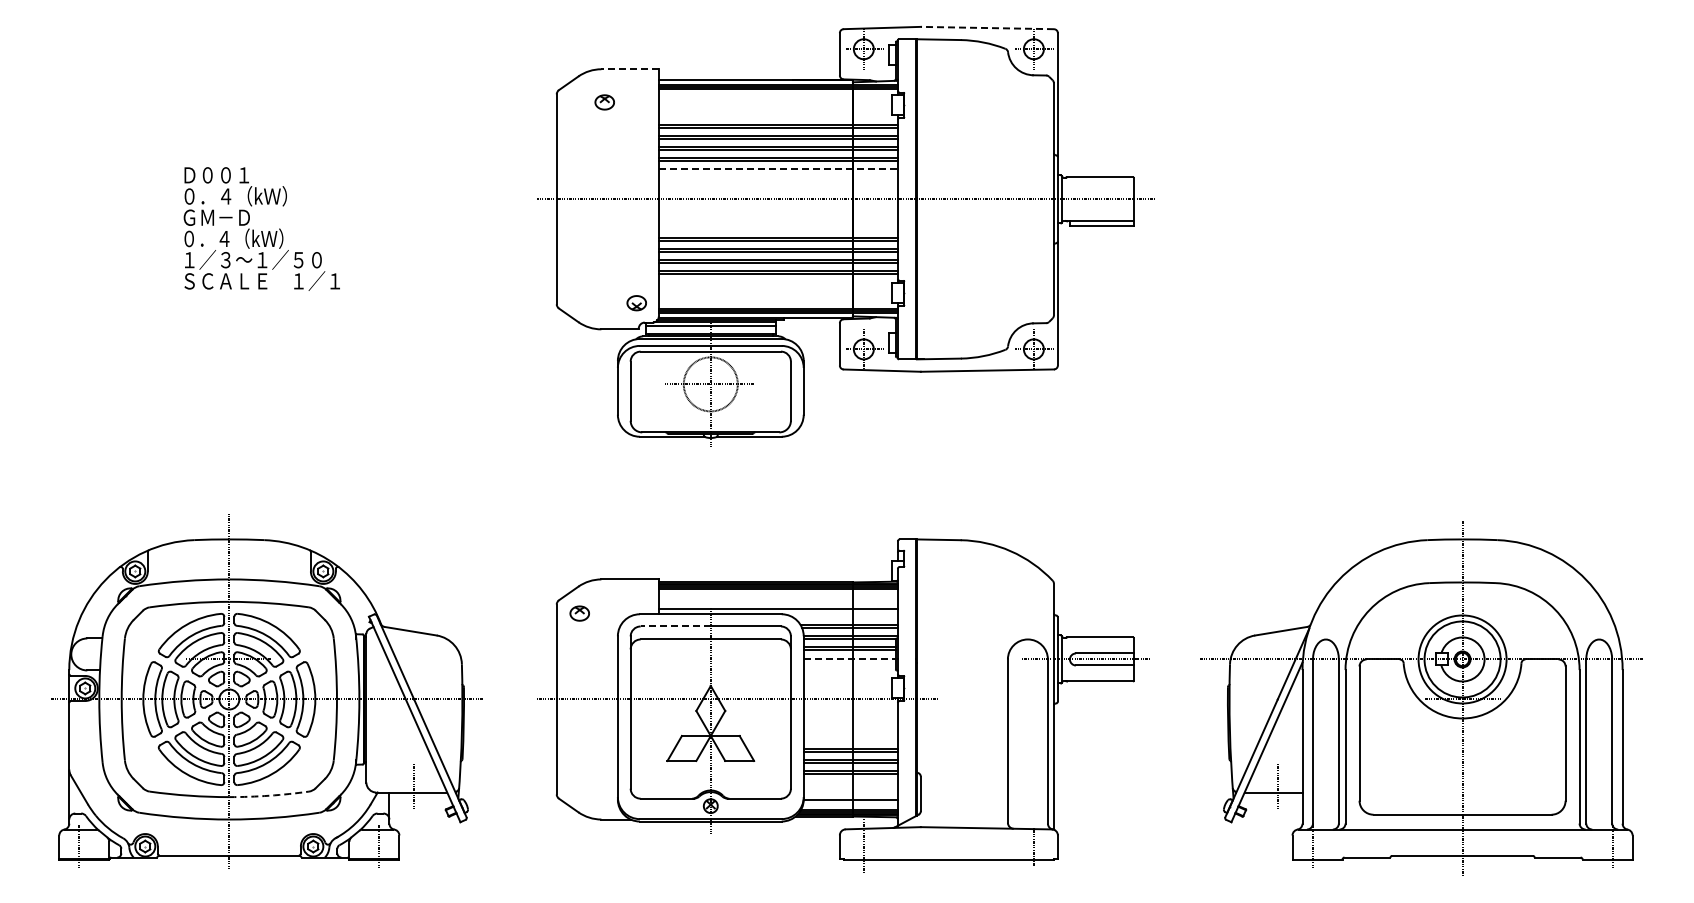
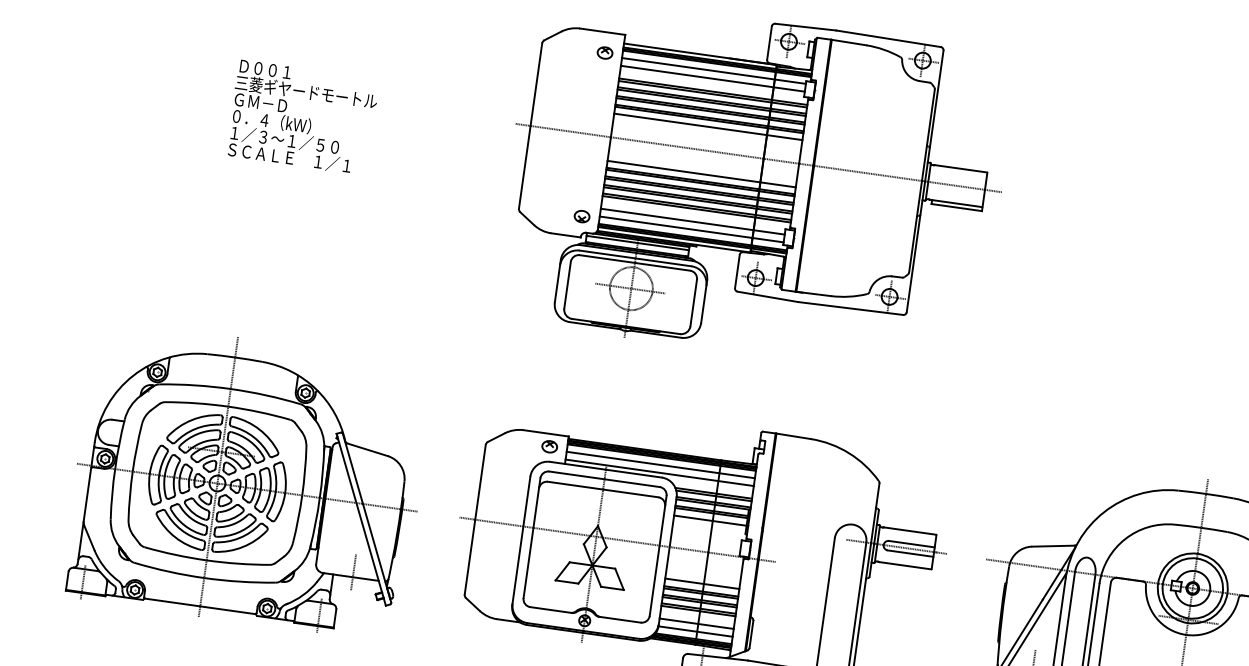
line: (987, 28) -> (888, 39), dashed -> solid
line: (630, 69) -> (603, 31), dashed -> solid
line: (775, 98) -> (713, 70), added
part: (604, 102) -> (604, 53), moved
line: (775, 108) -> (712, 78), added
line: (778, 169) -> (708, 127), dashed -> solid
text: (271, 196) -> (306, 92), ０．４（kＷ） -> 三菱ギヤードモートル
line: (777, 229) -> (701, 174), added
line: (775, 290) -> (692, 221), added
line: (775, 300) -> (691, 229), added
line: (777, 598) -> (660, 464), added
part: (579, 613) -> (549, 446), moved
line: (675, 626) -> (576, 475), dashed -> solid
line: (850, 659) -> (710, 520), dashed -> solid
line: (850, 739) -> (702, 583), added
line: (850, 790) -> (696, 623), added
arc: (269, 795) -> (238, 563), dashed -> solid

